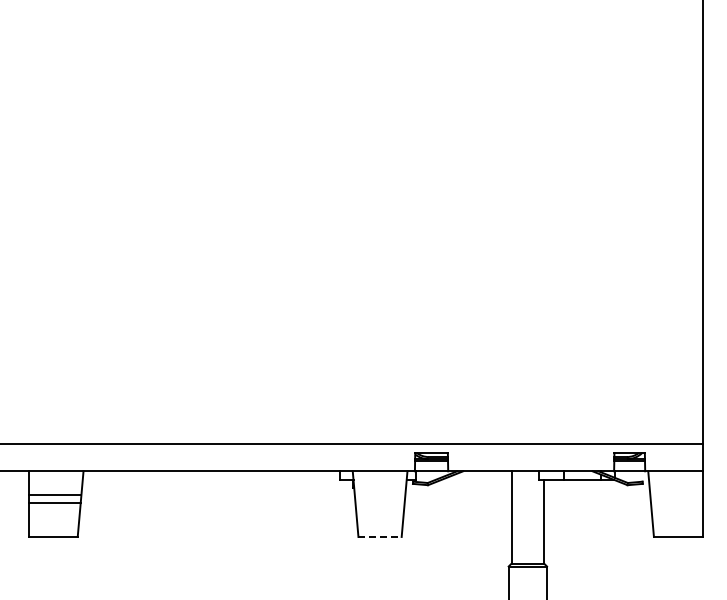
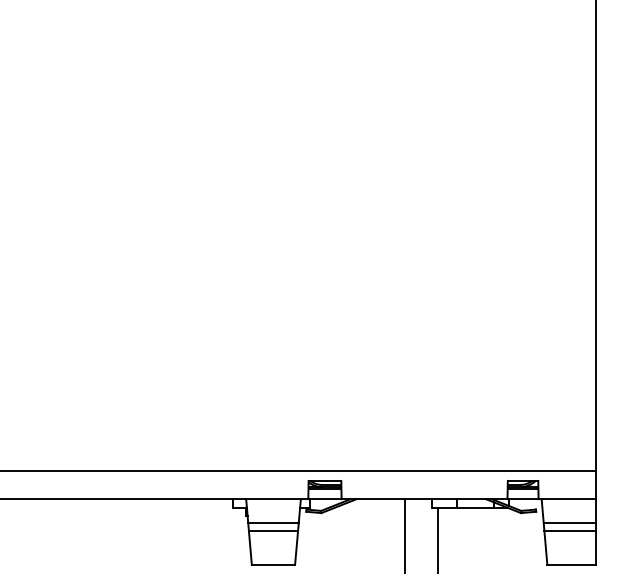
line: (379, 495) -> (272, 523), added
line: (676, 495) -> (569, 523), added
line: (379, 503) -> (272, 531), added
line: (676, 503) -> (569, 531), added
line: (380, 536) -> (273, 564), dashed -> solid

